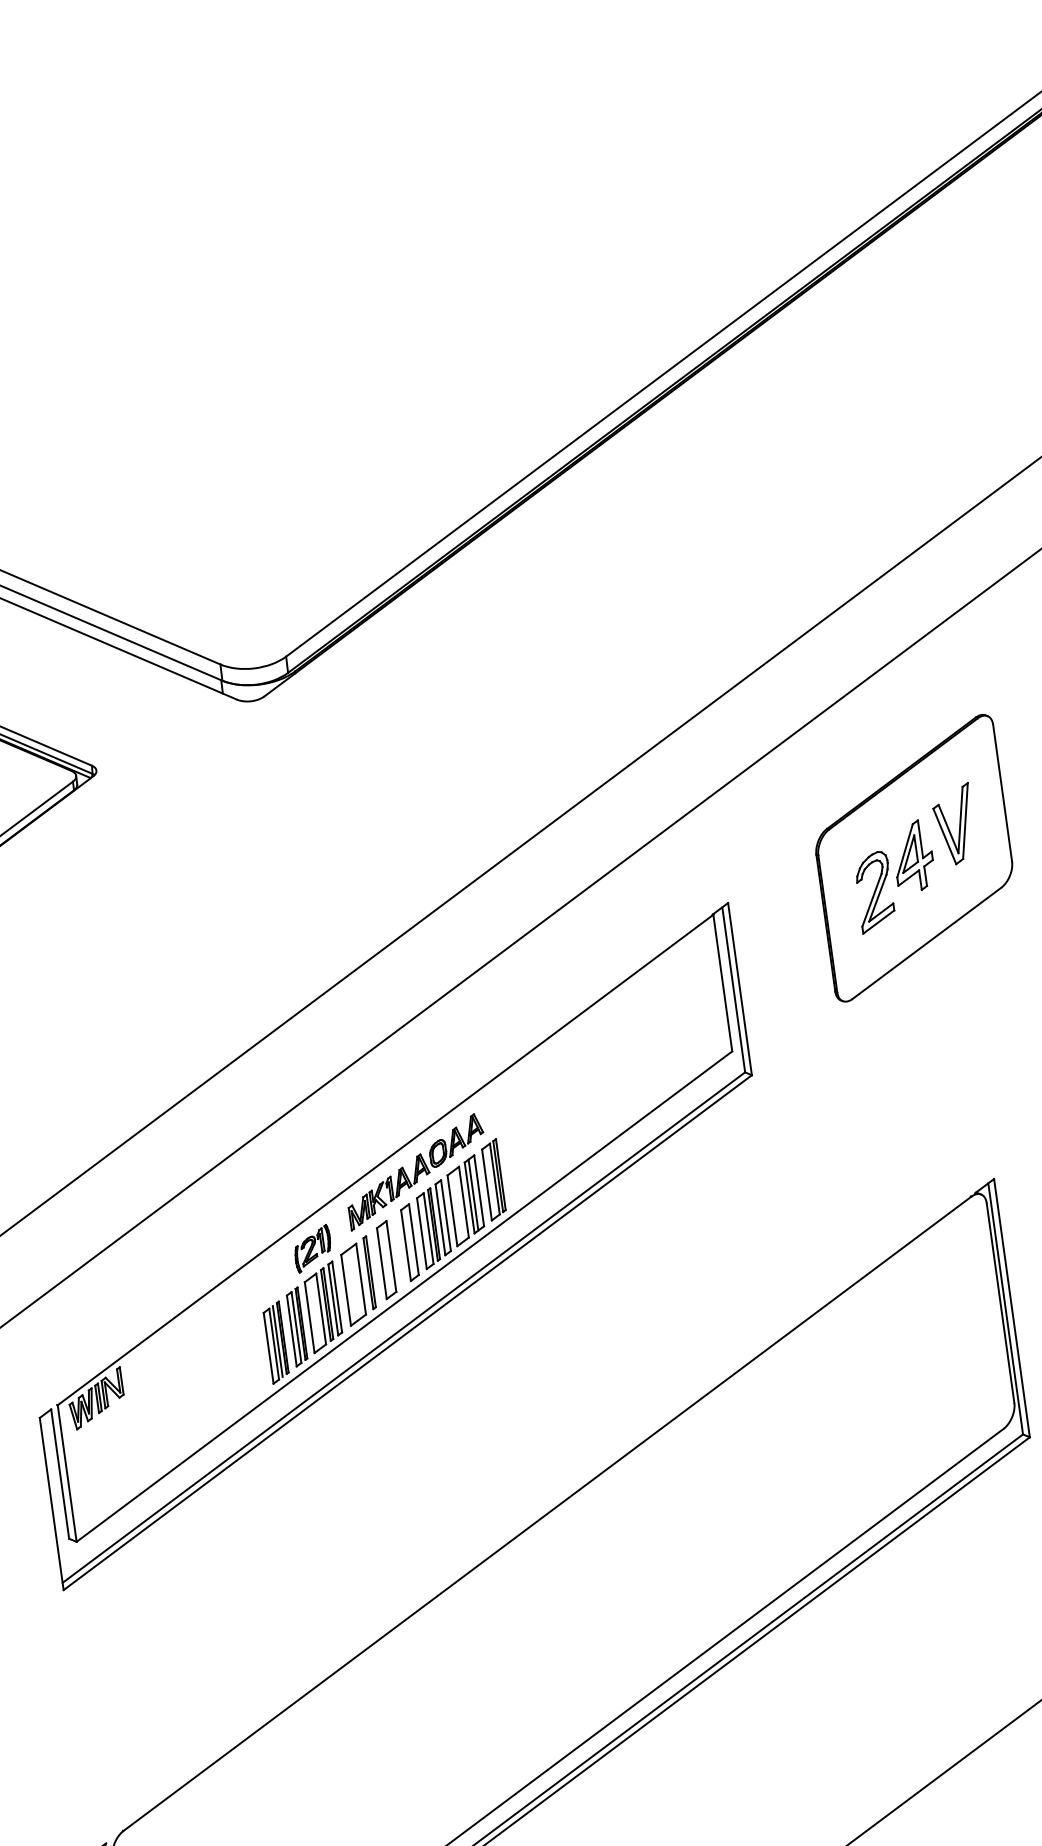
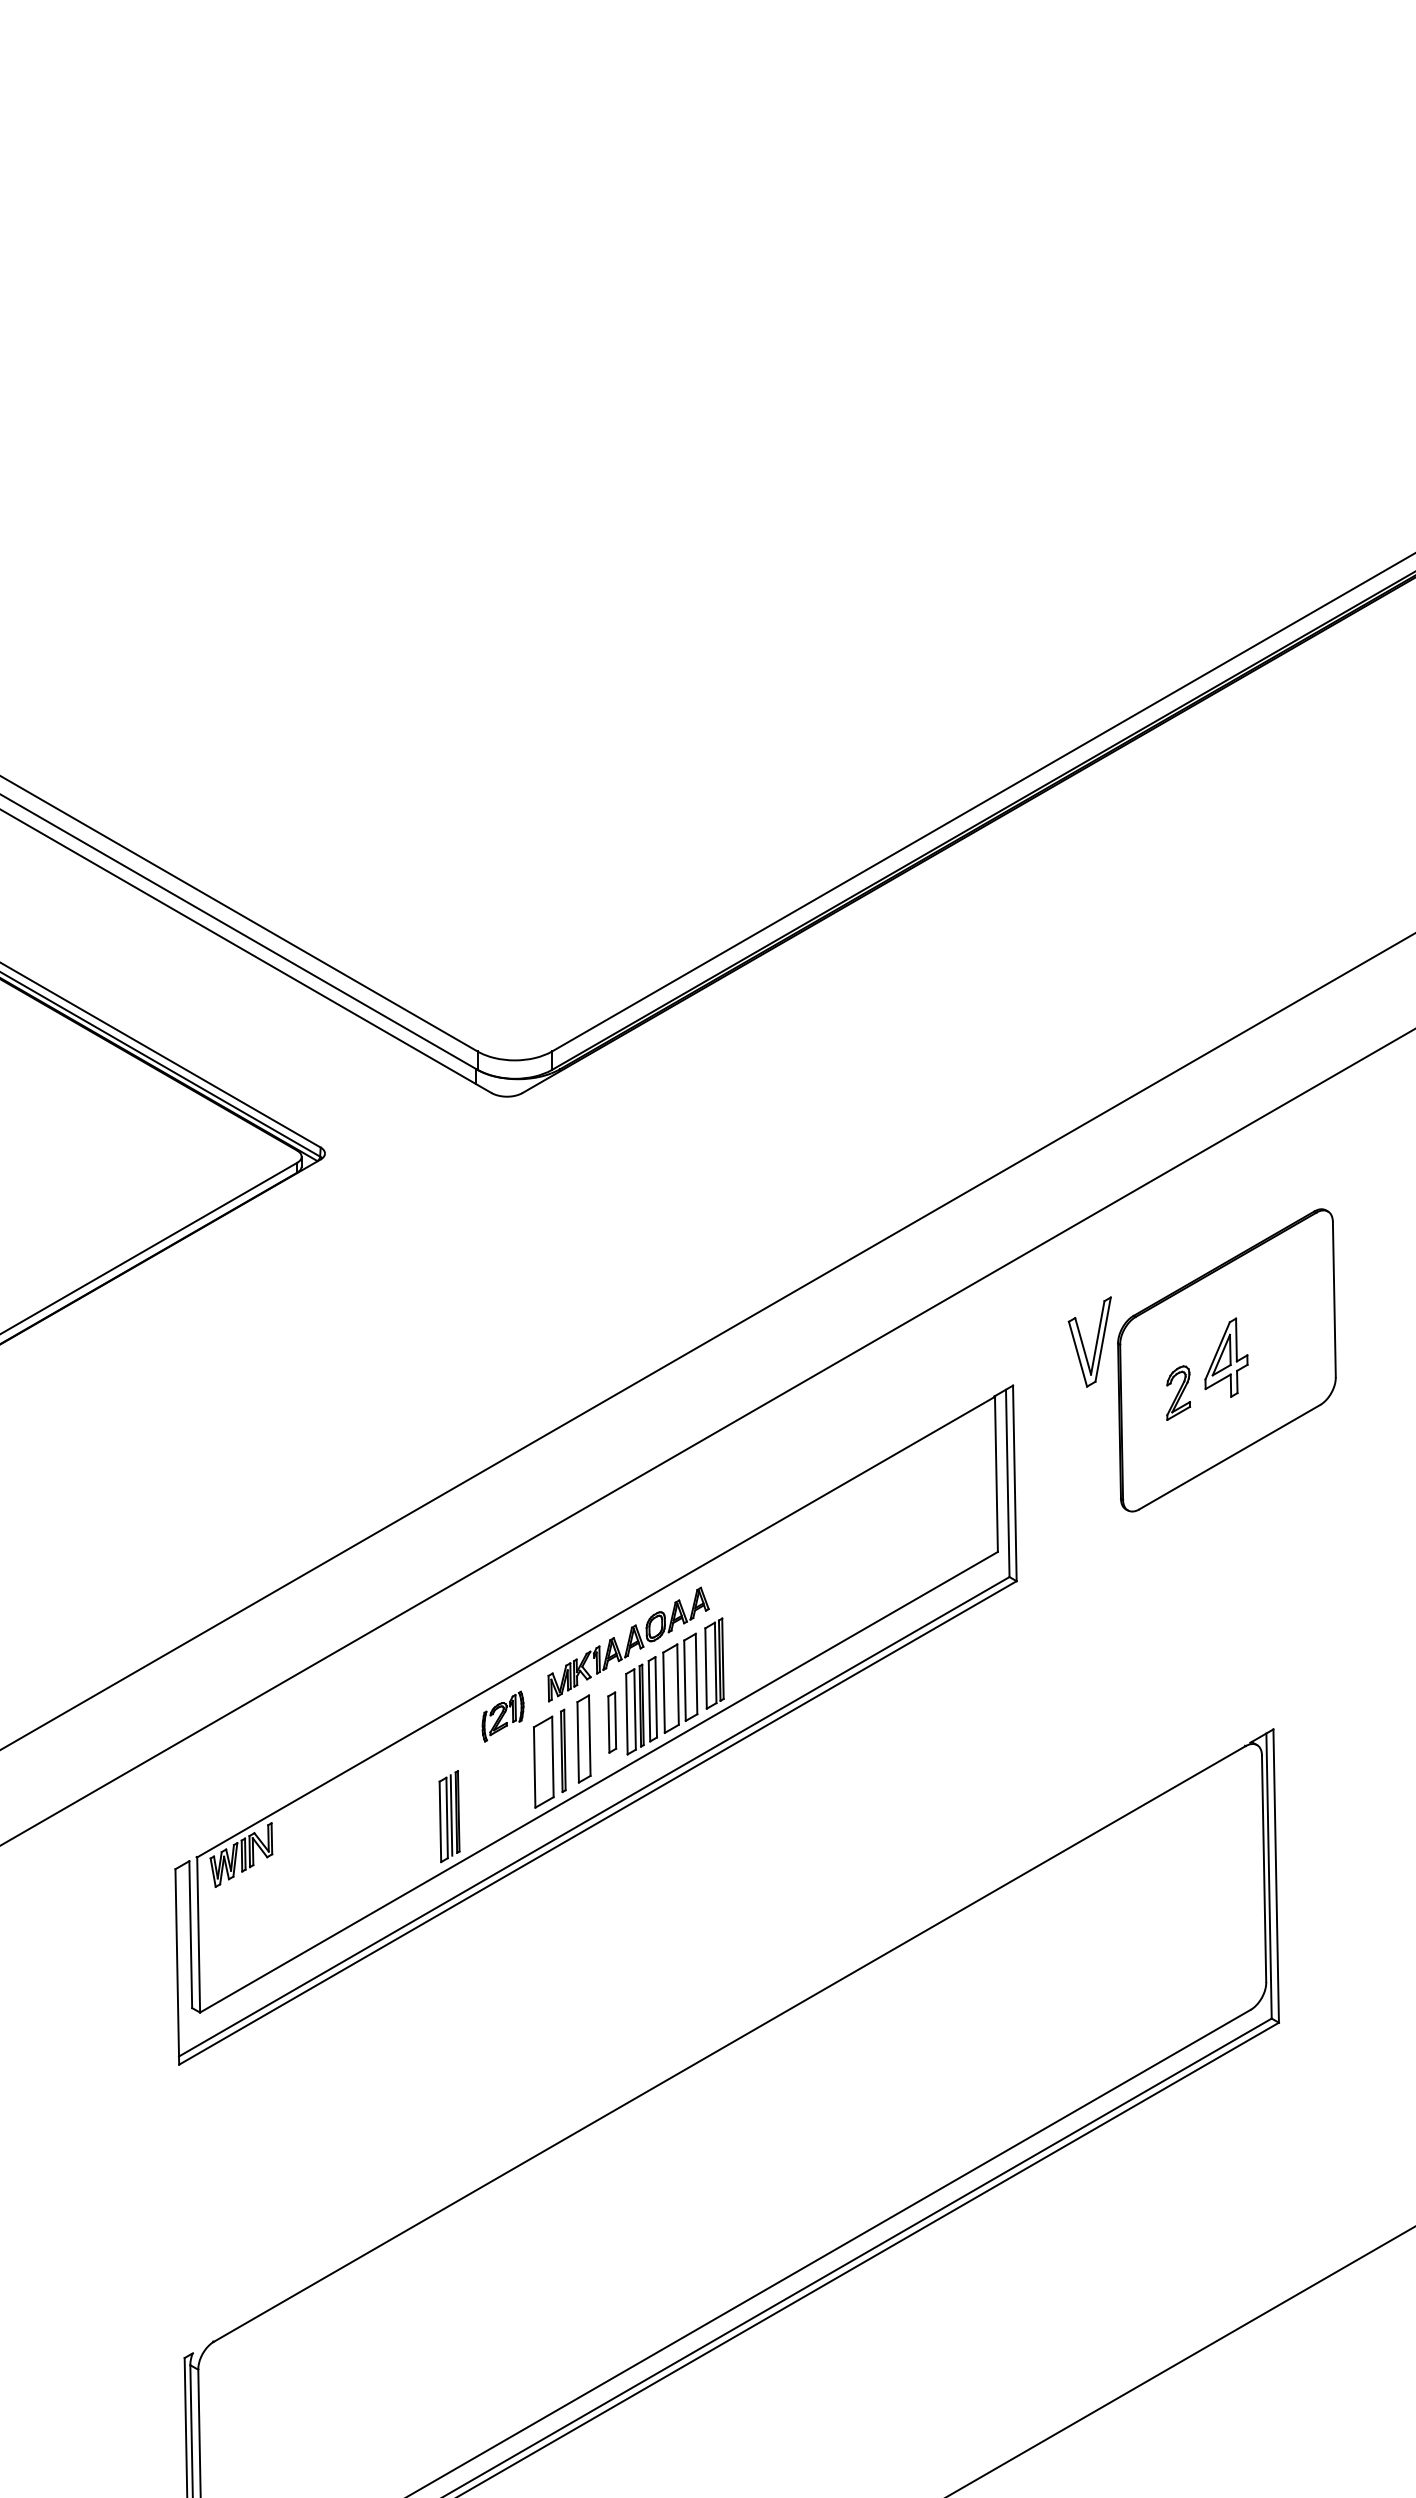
part: (948, 826) -> (1083, 1343), moved
part: (874, 891) -> (1178, 1392), size x0.6
line: (473, 1194) -> (689, 1677), removed
part: (409, 1242) -> (611, 1722), size x0.7
part: (313, 1313) -> (495, 1789), removed

